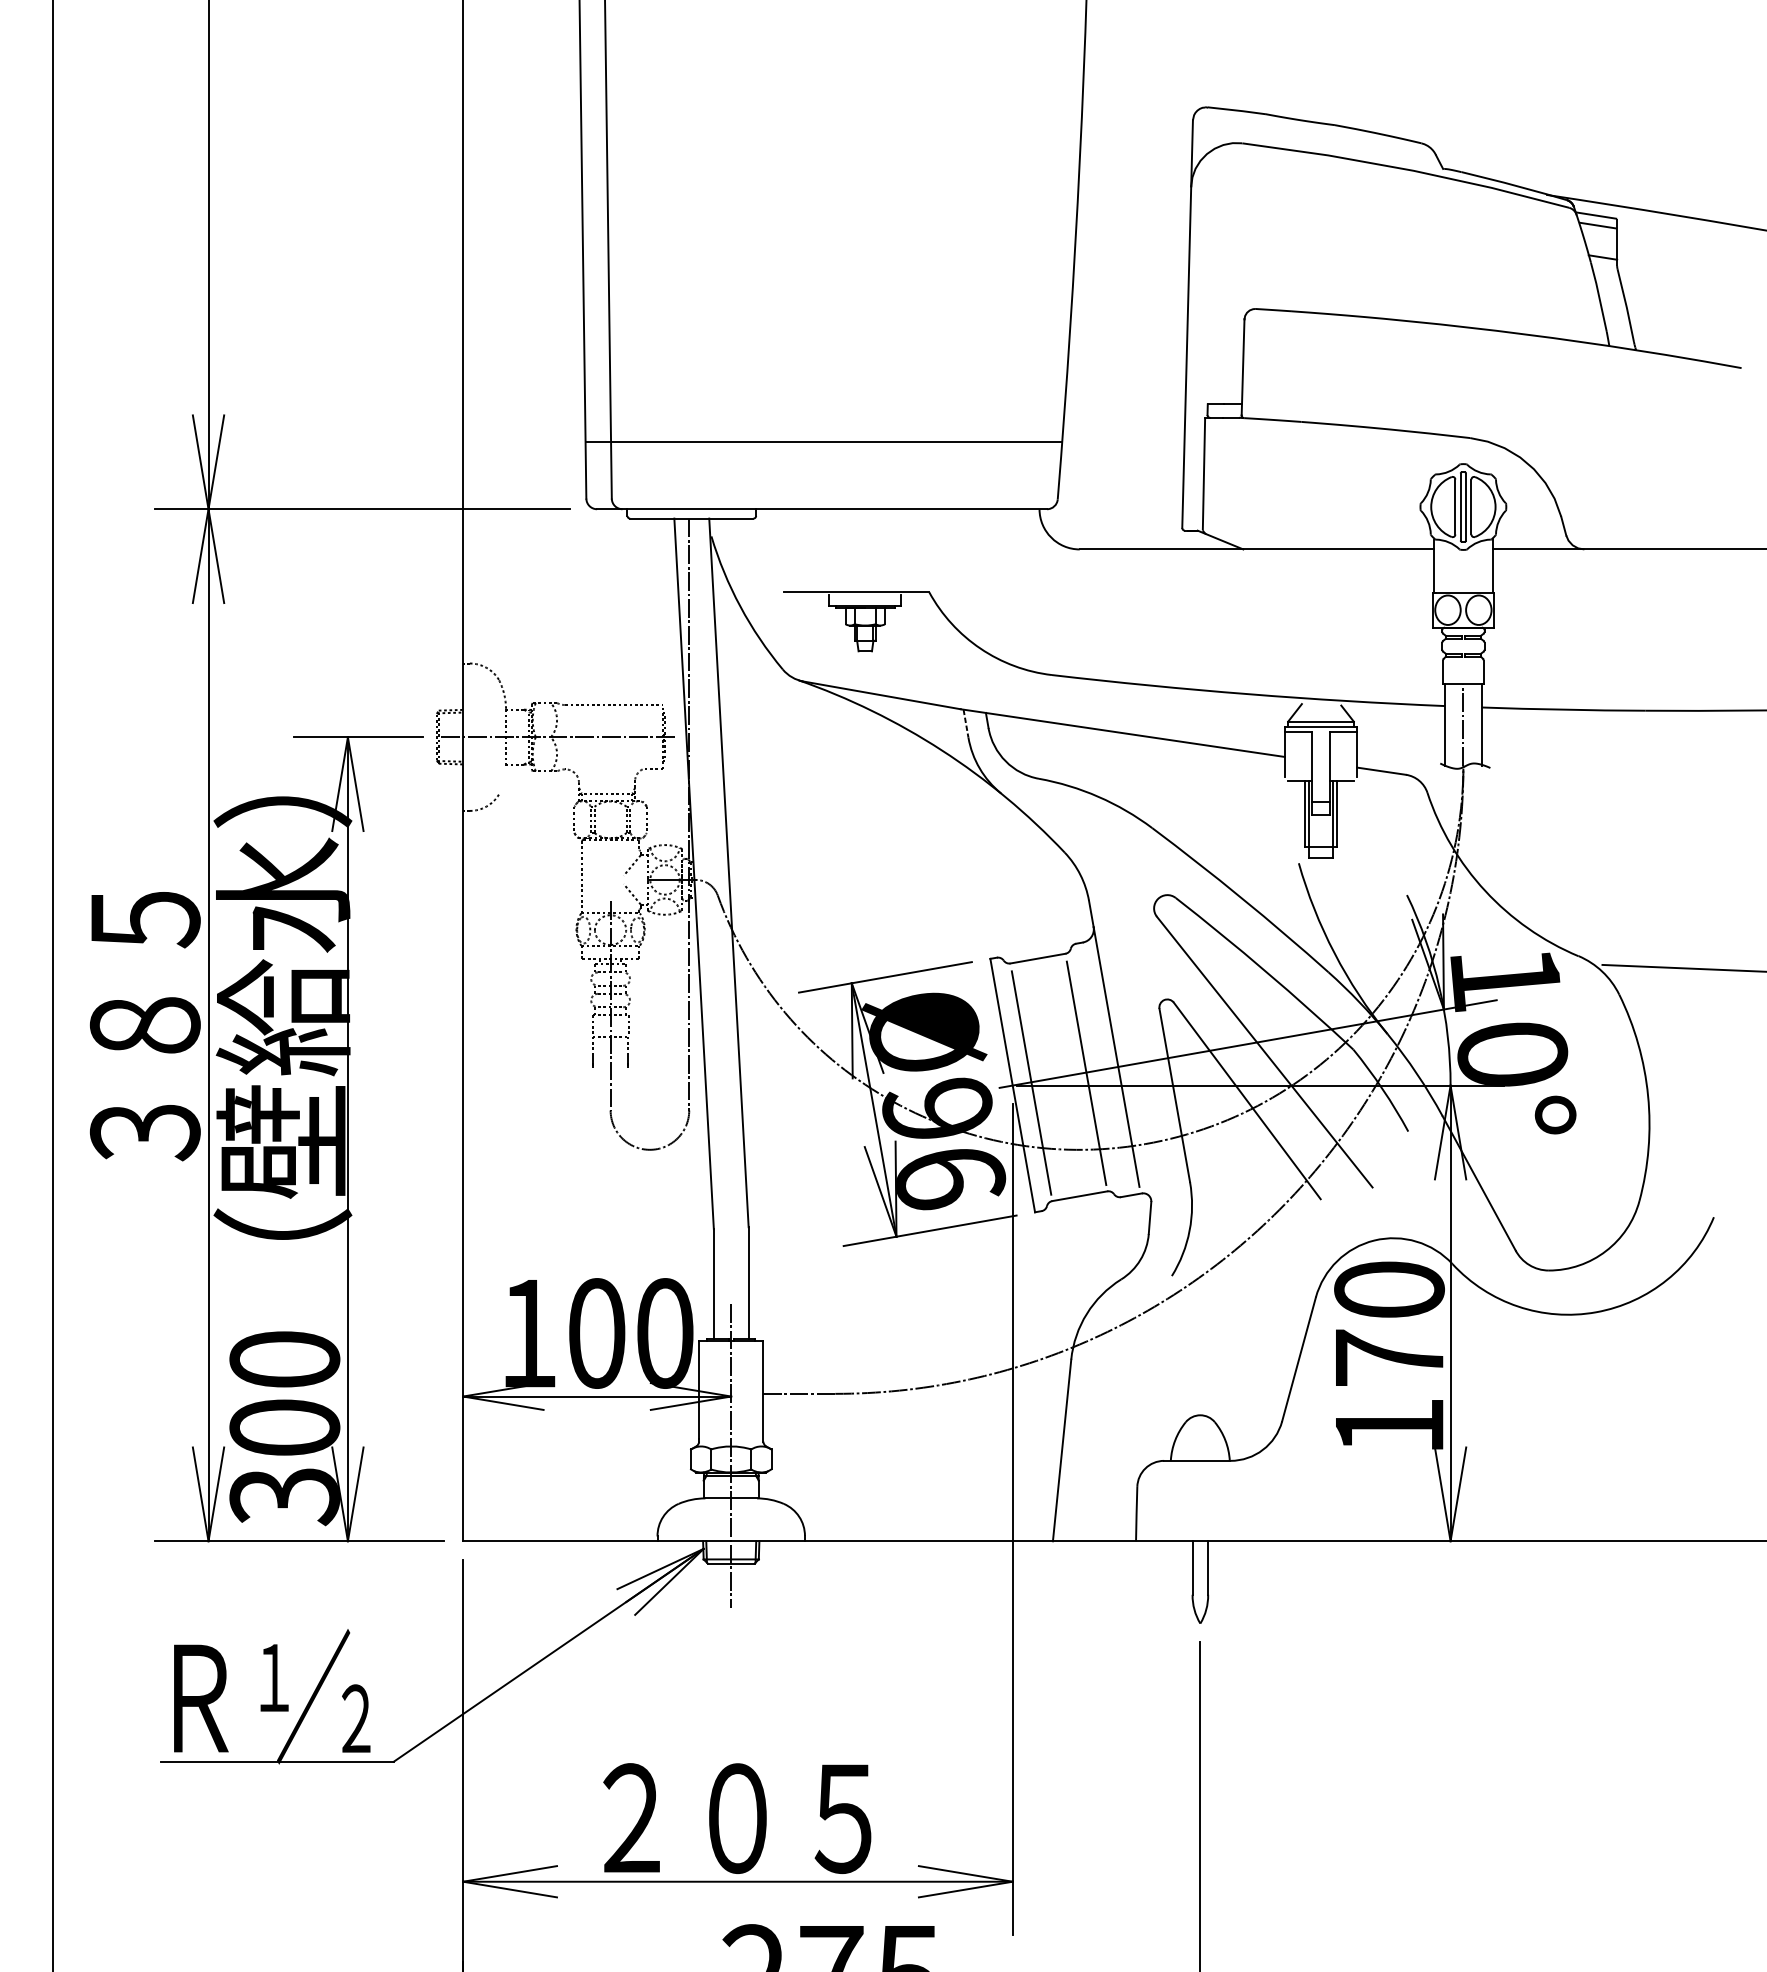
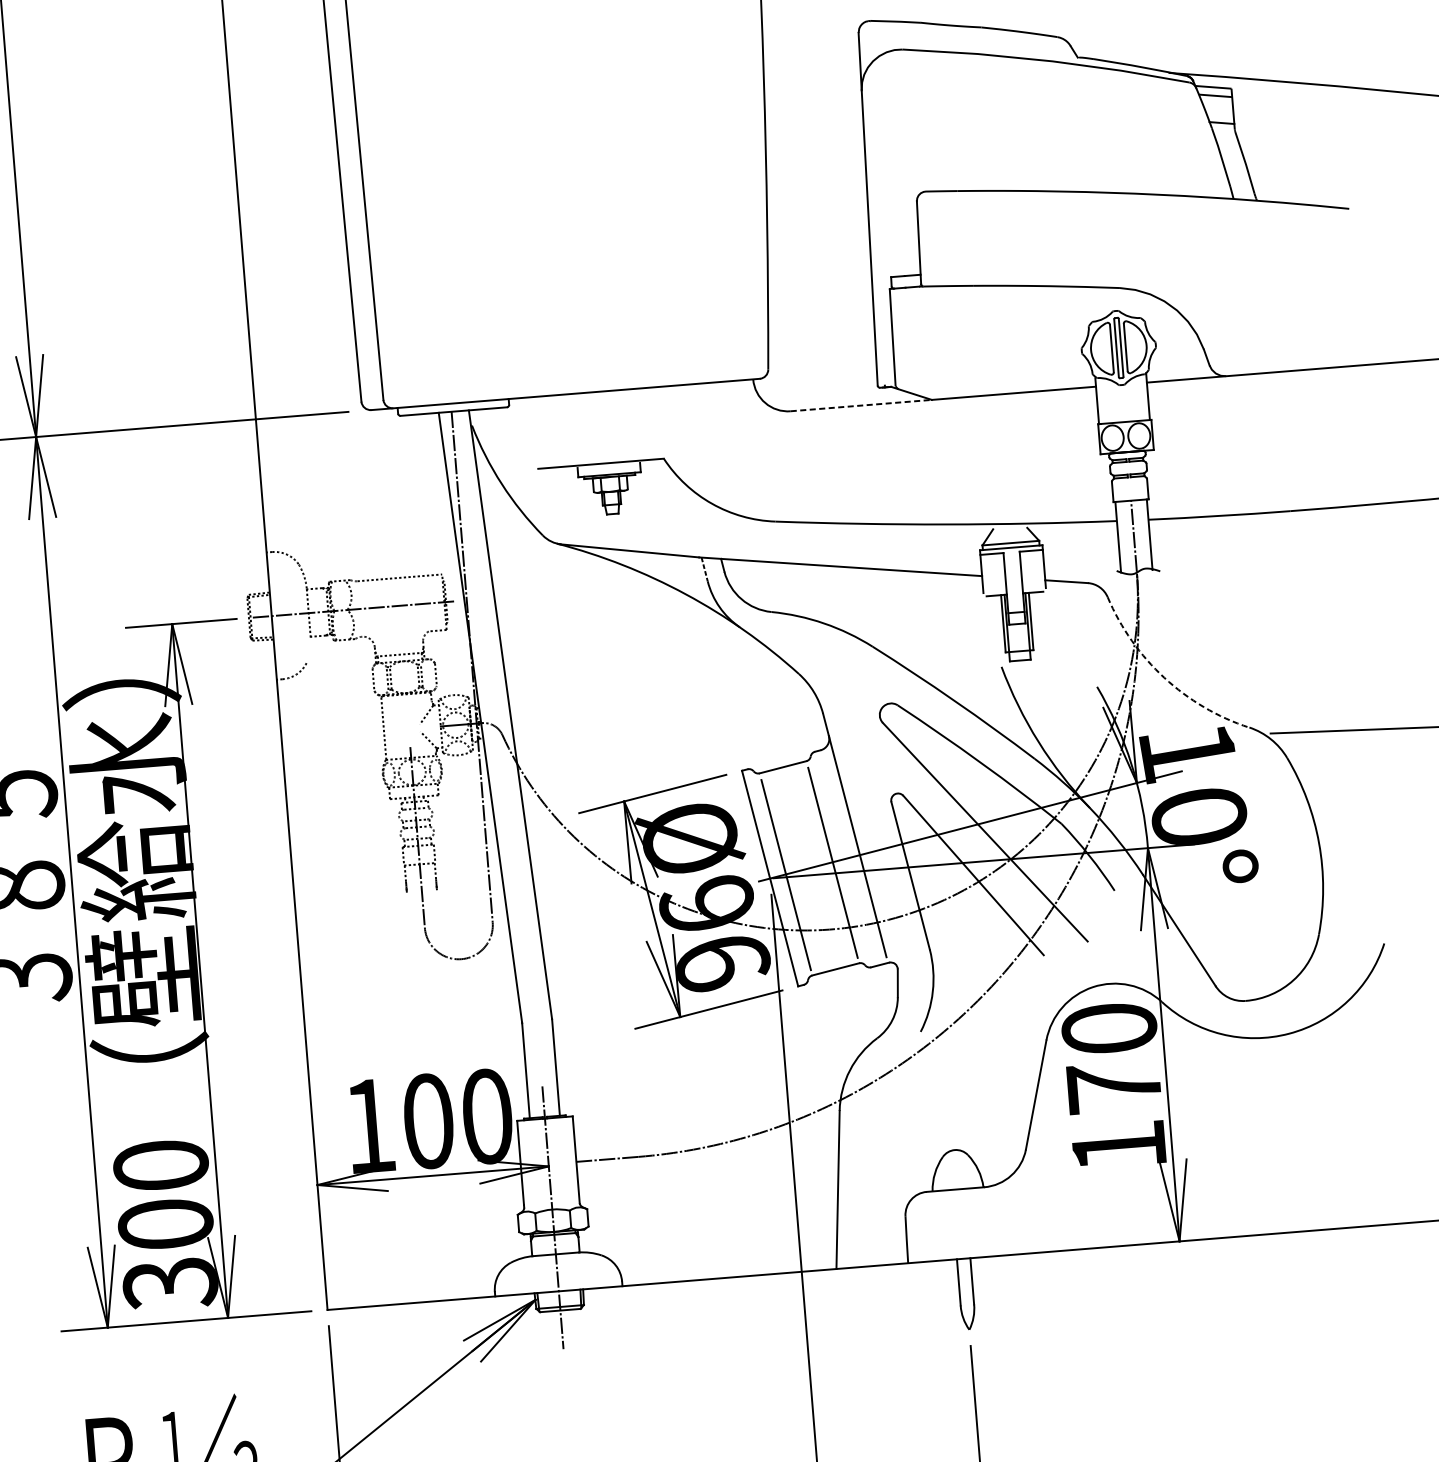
line: (823, 442) -> (562, 336), removed
line: (1161, 549) -> (861, 405), solid -> dashed
arc: (1485, 890) -> (1164, 677), solid -> dashed

